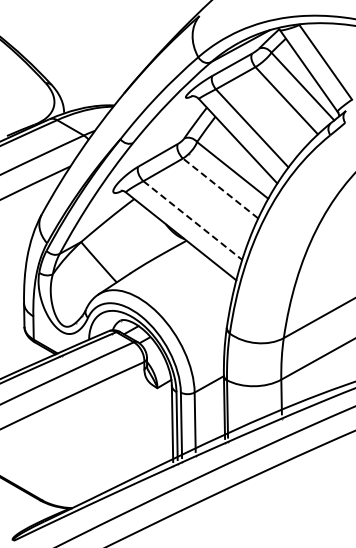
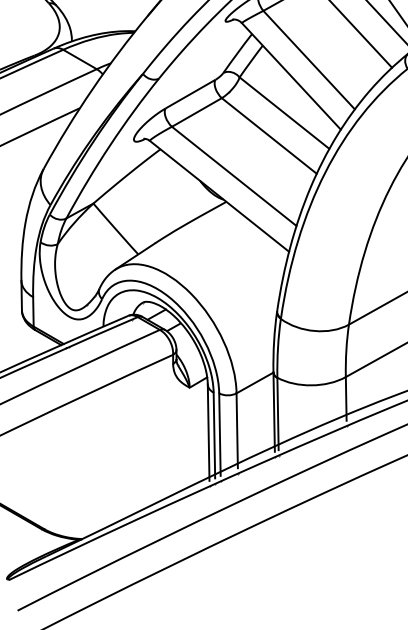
line: (220, 188) -> (269, 135), dashed -> solid
line: (193, 220) -> (235, 176), dashed -> solid

